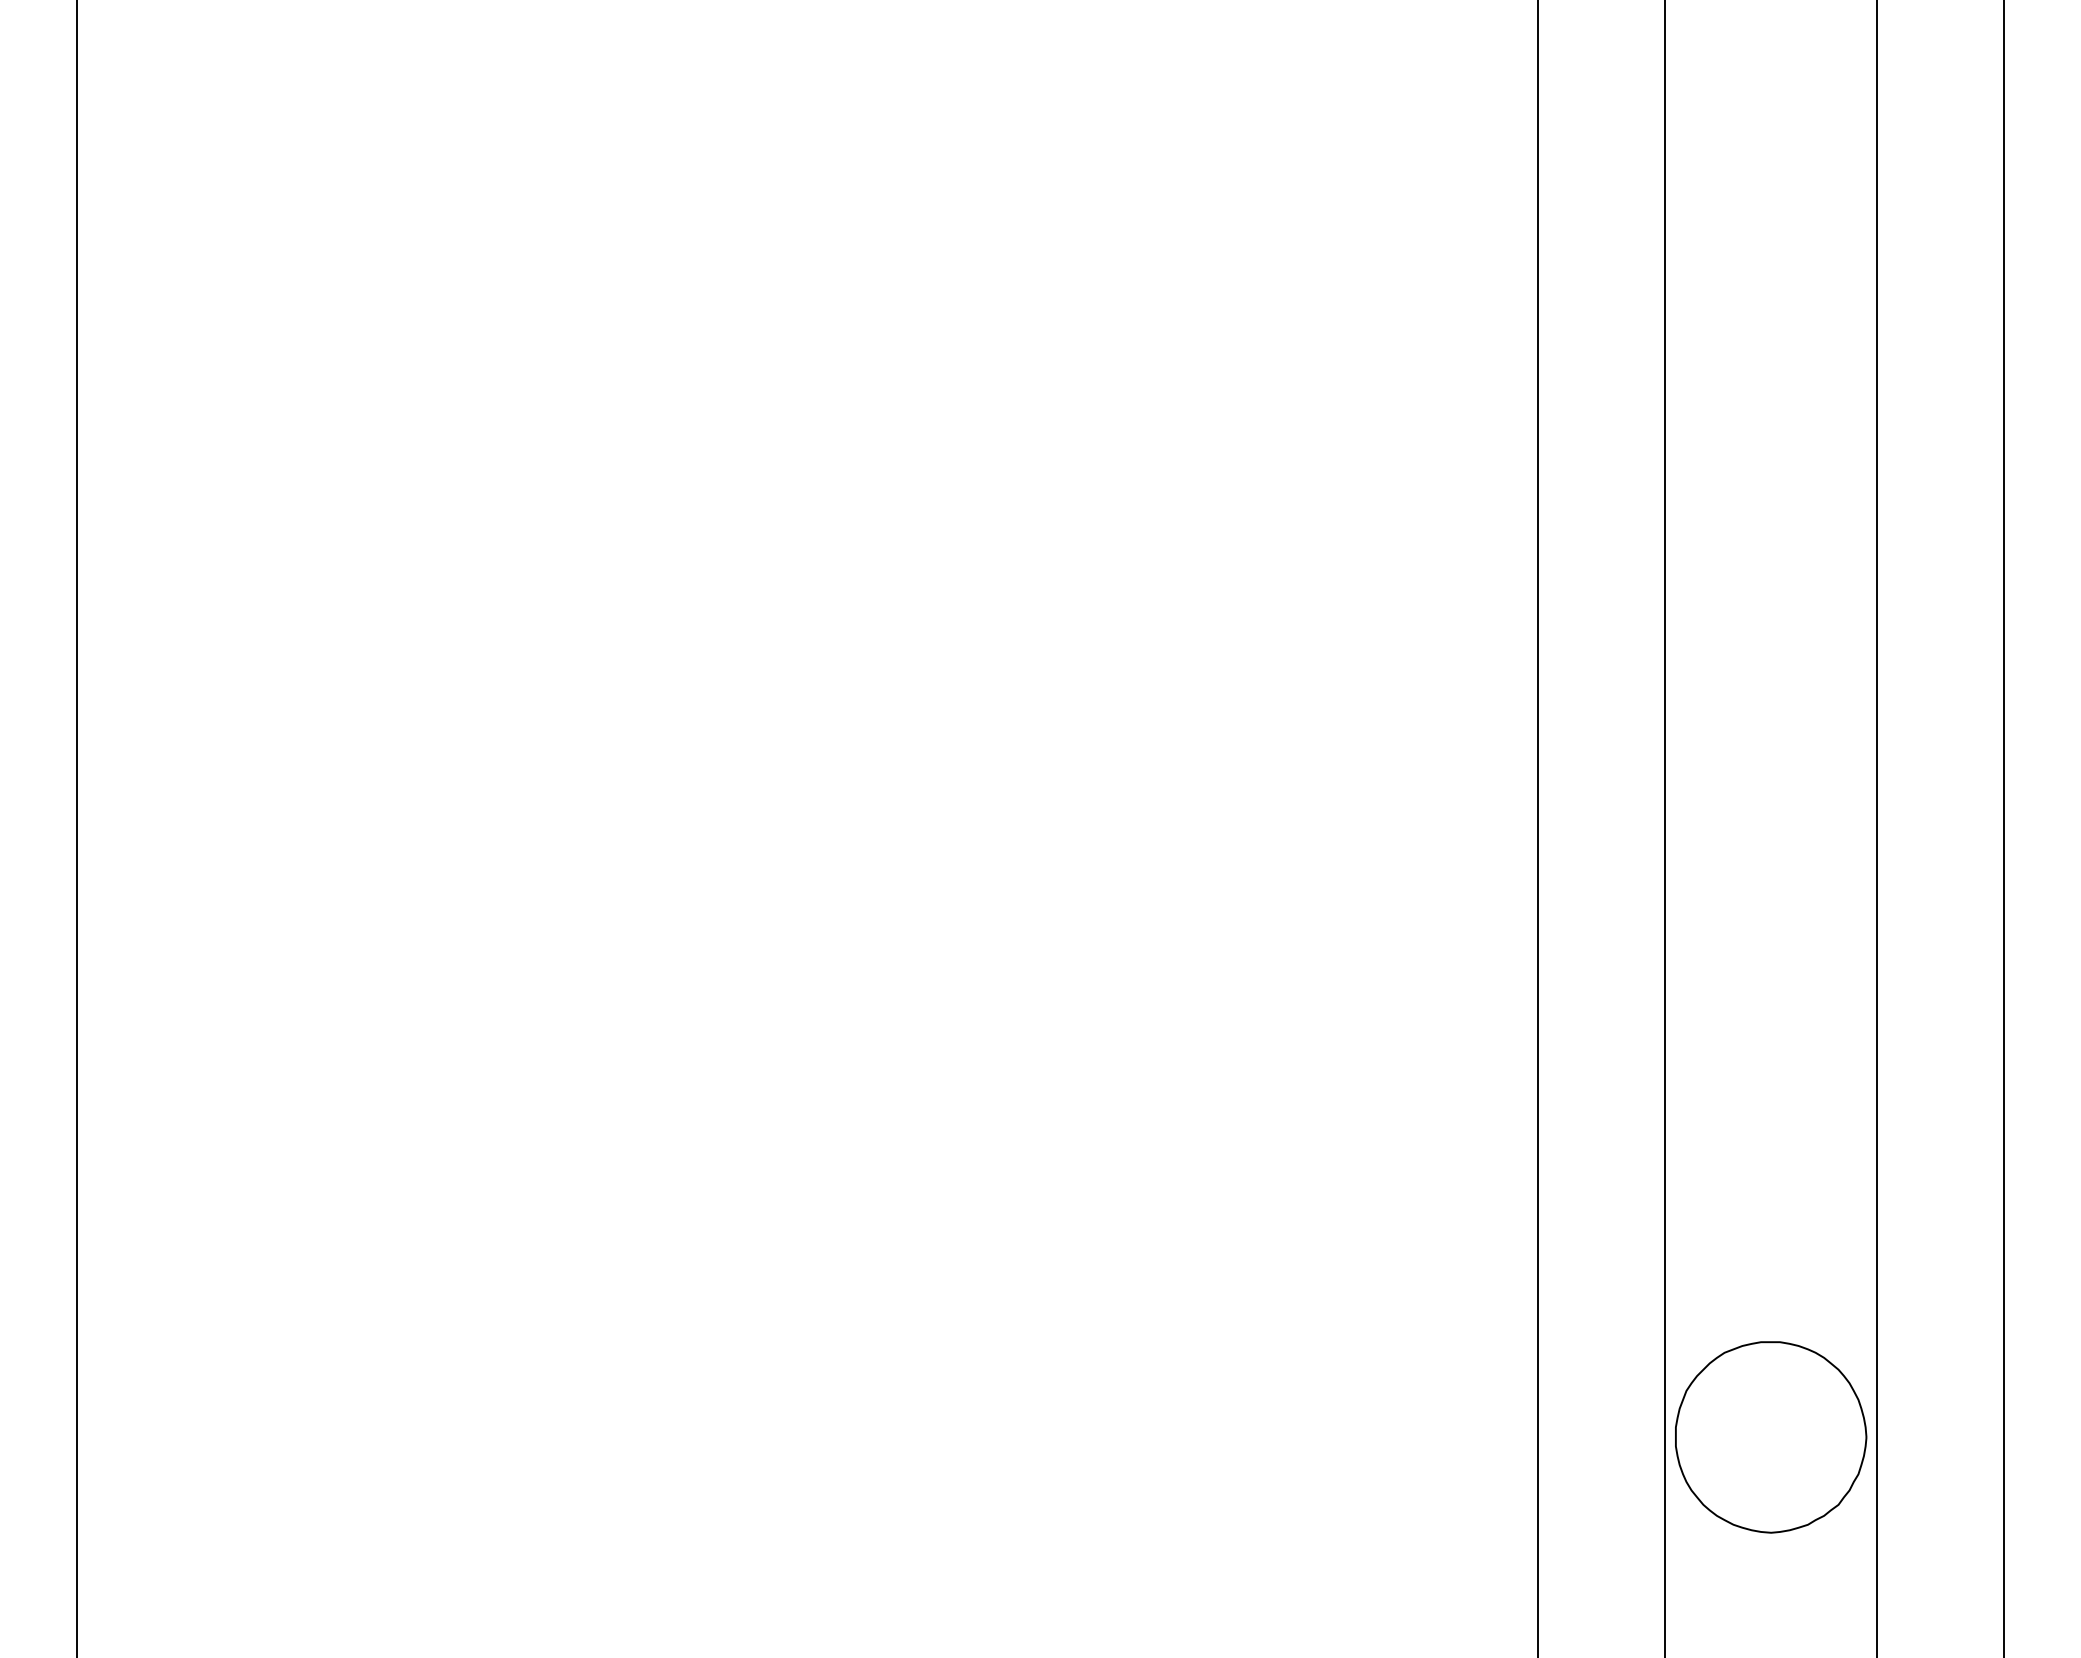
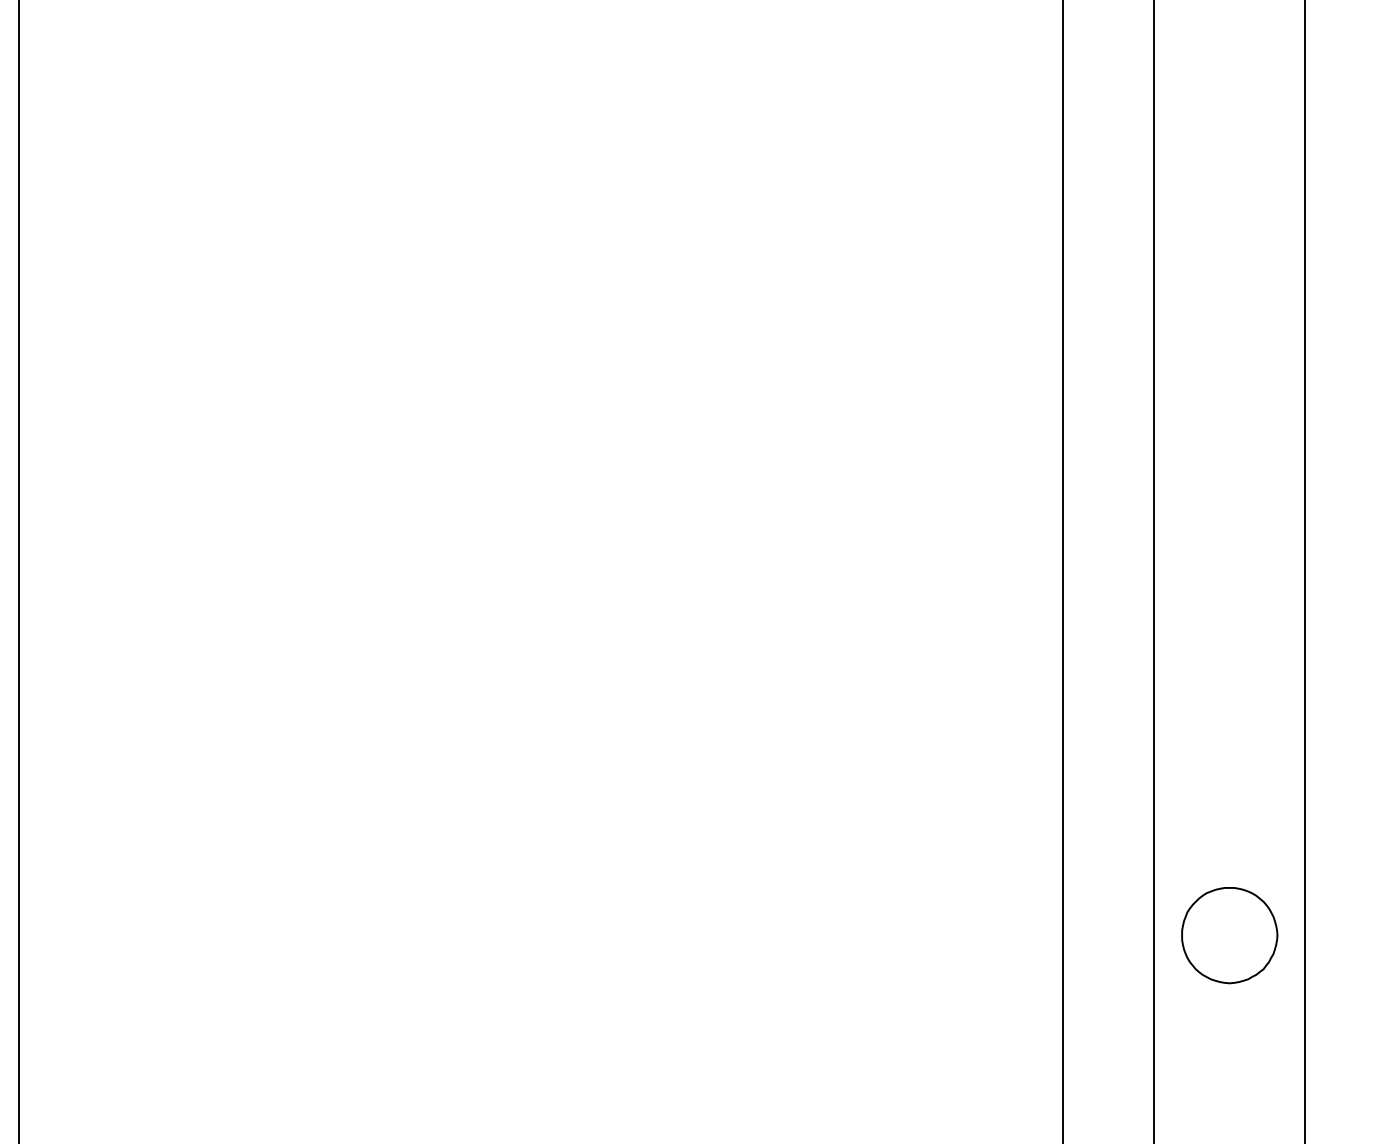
part: (1771, 1437) -> (1229, 935), size x0.7

